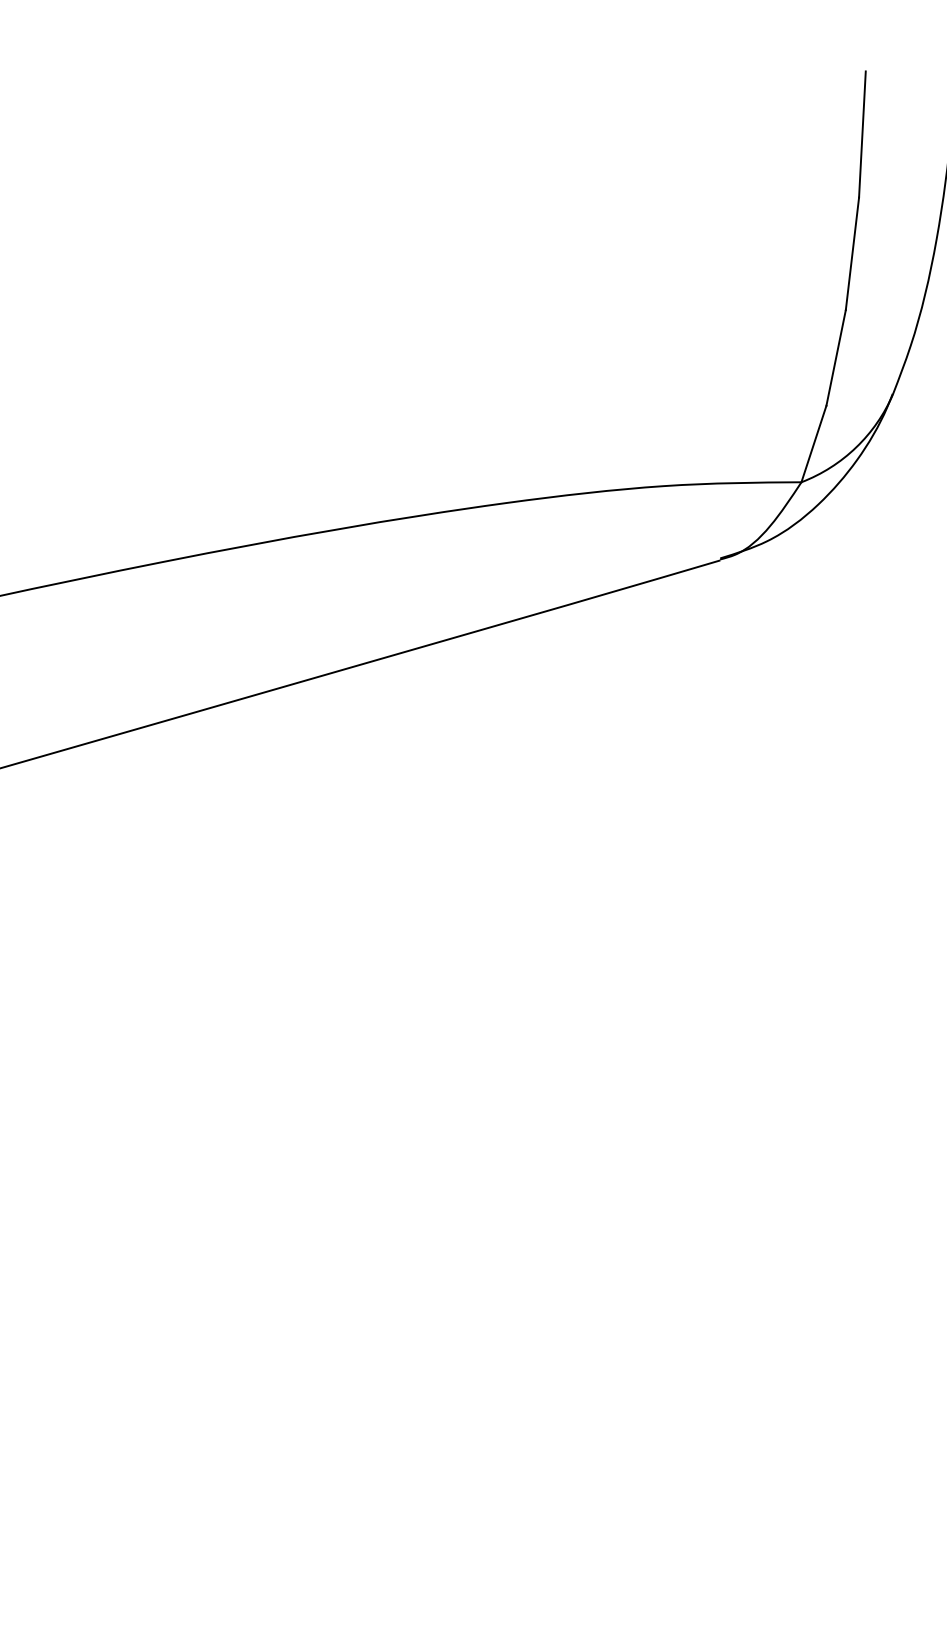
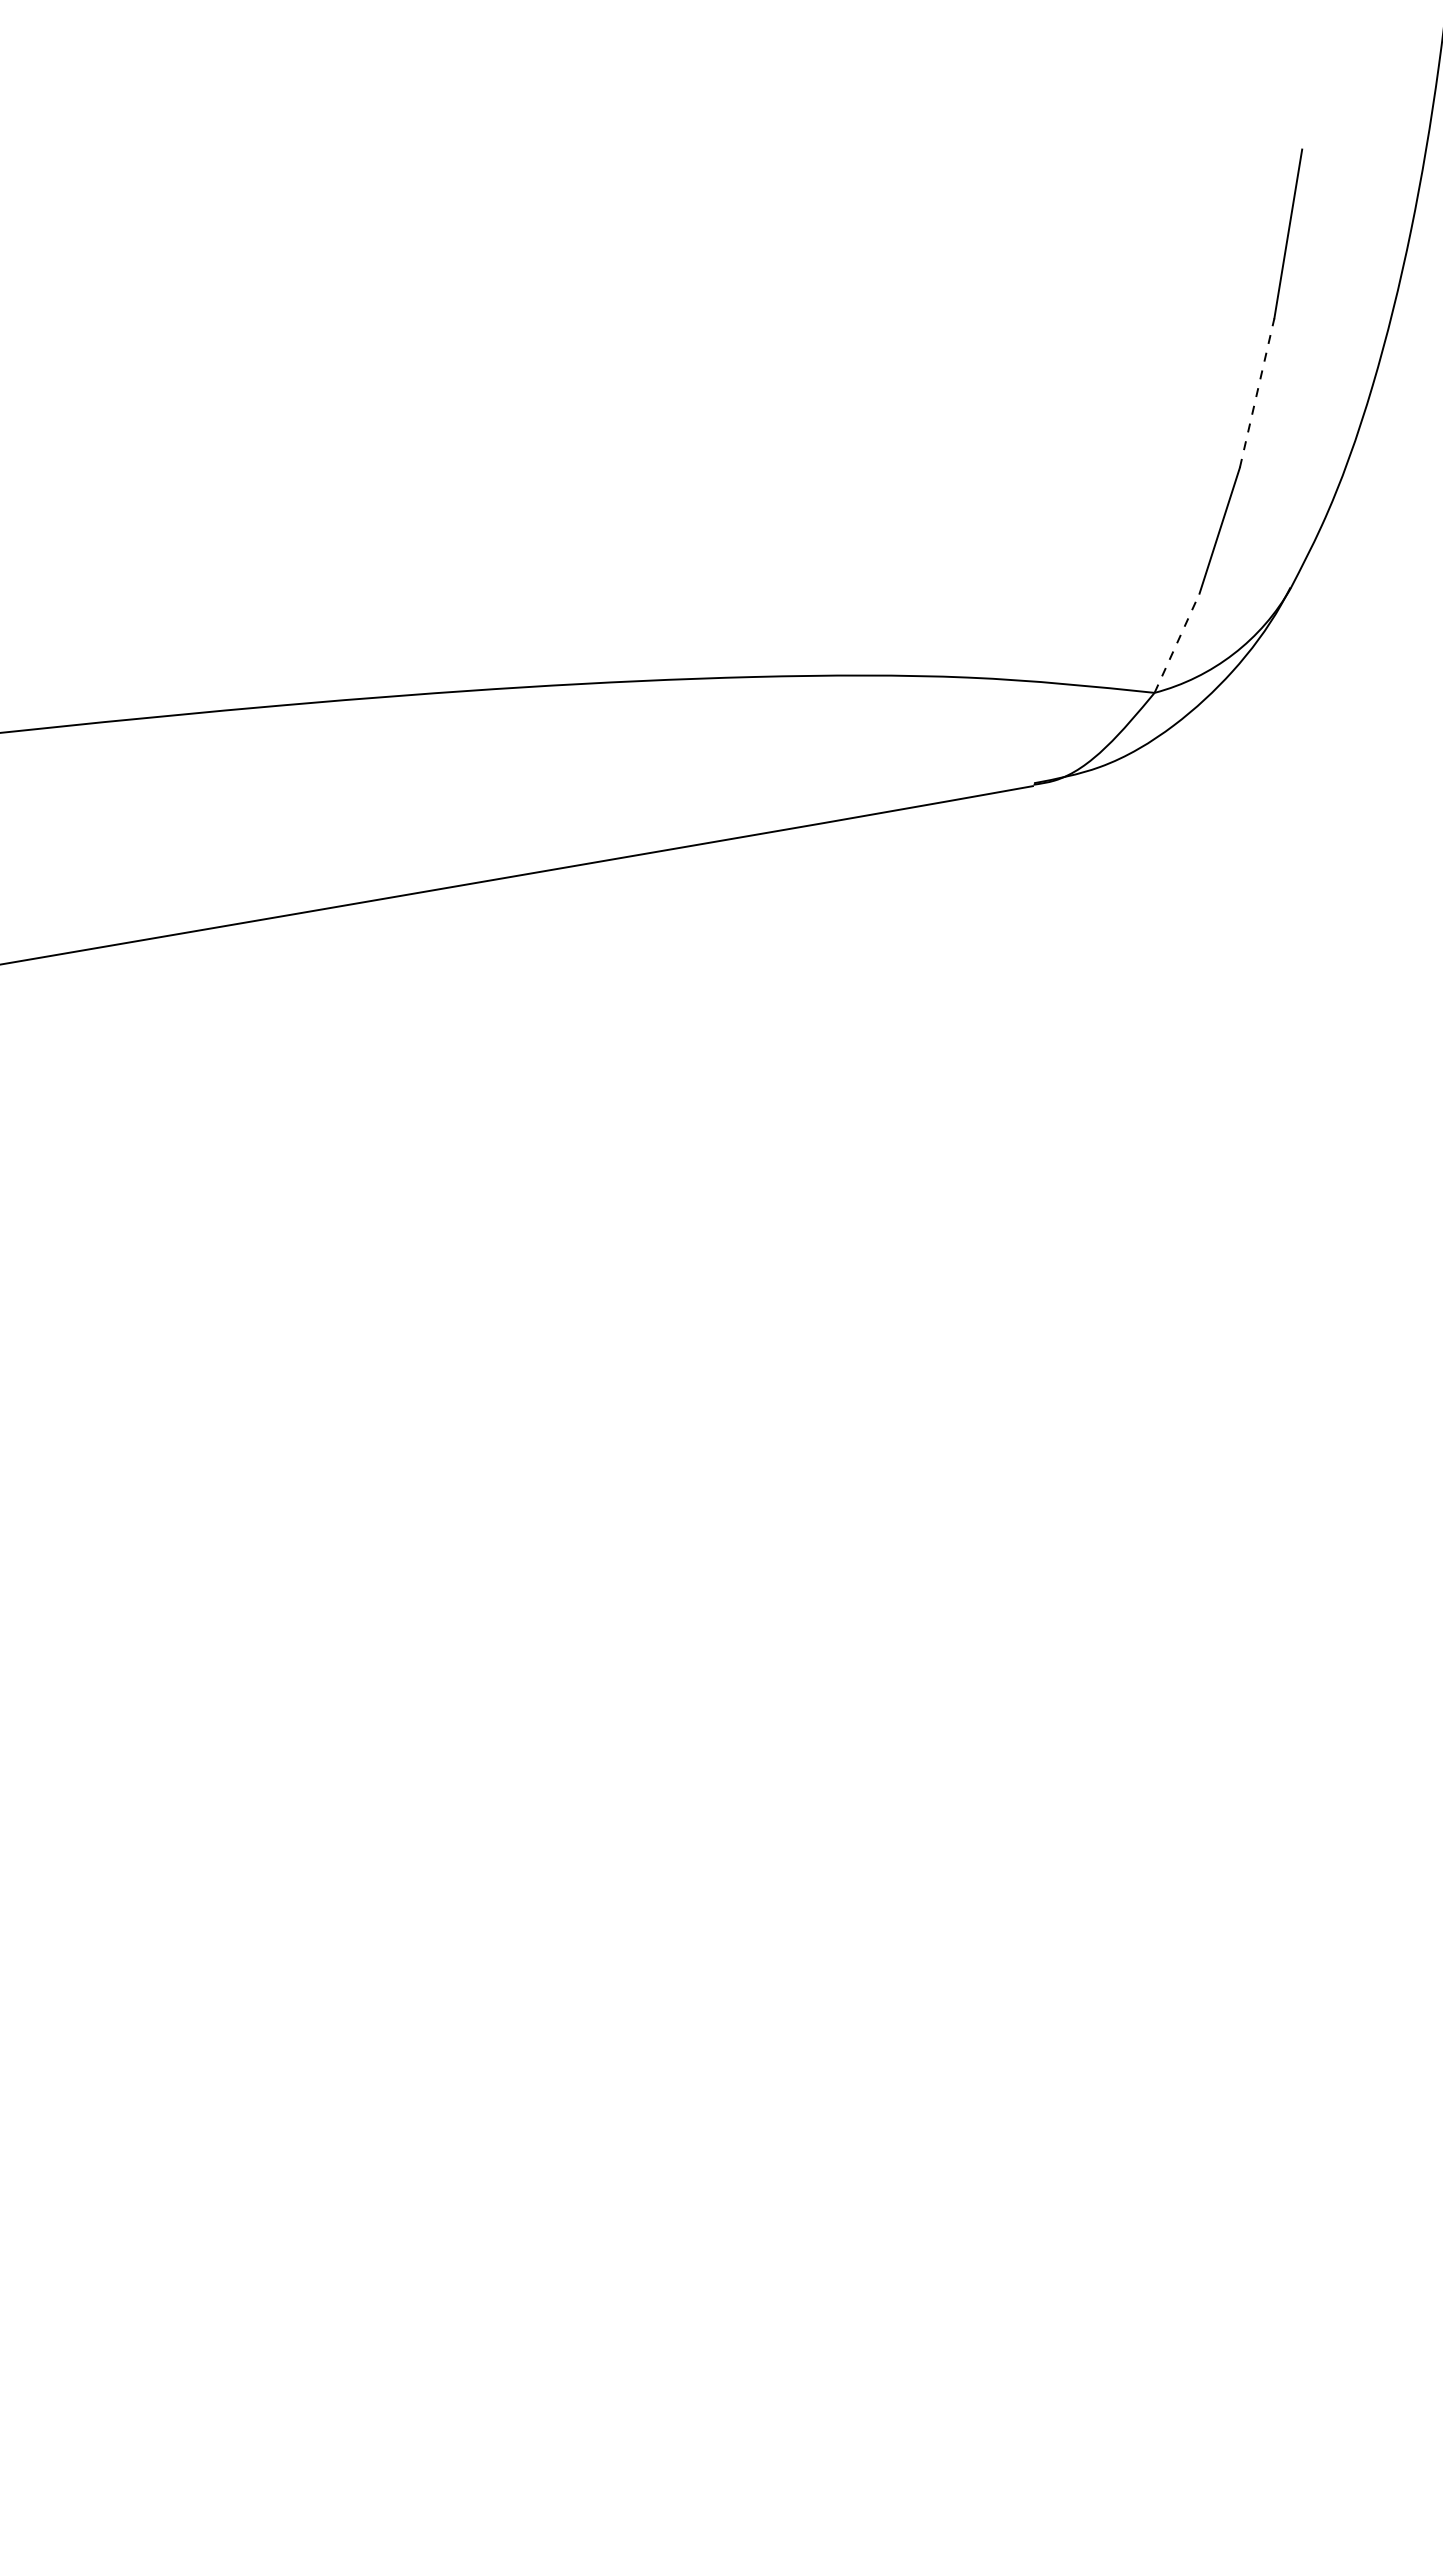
line: (852, 254) -> (1257, 393), solid -> dashed
line: (814, 443) -> (1177, 642), solid -> dashed

